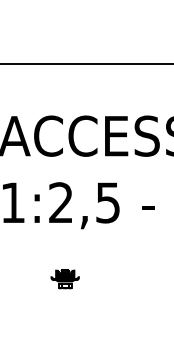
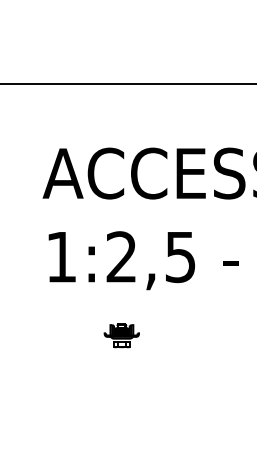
part: (64, 278) -> (121, 335), moved

